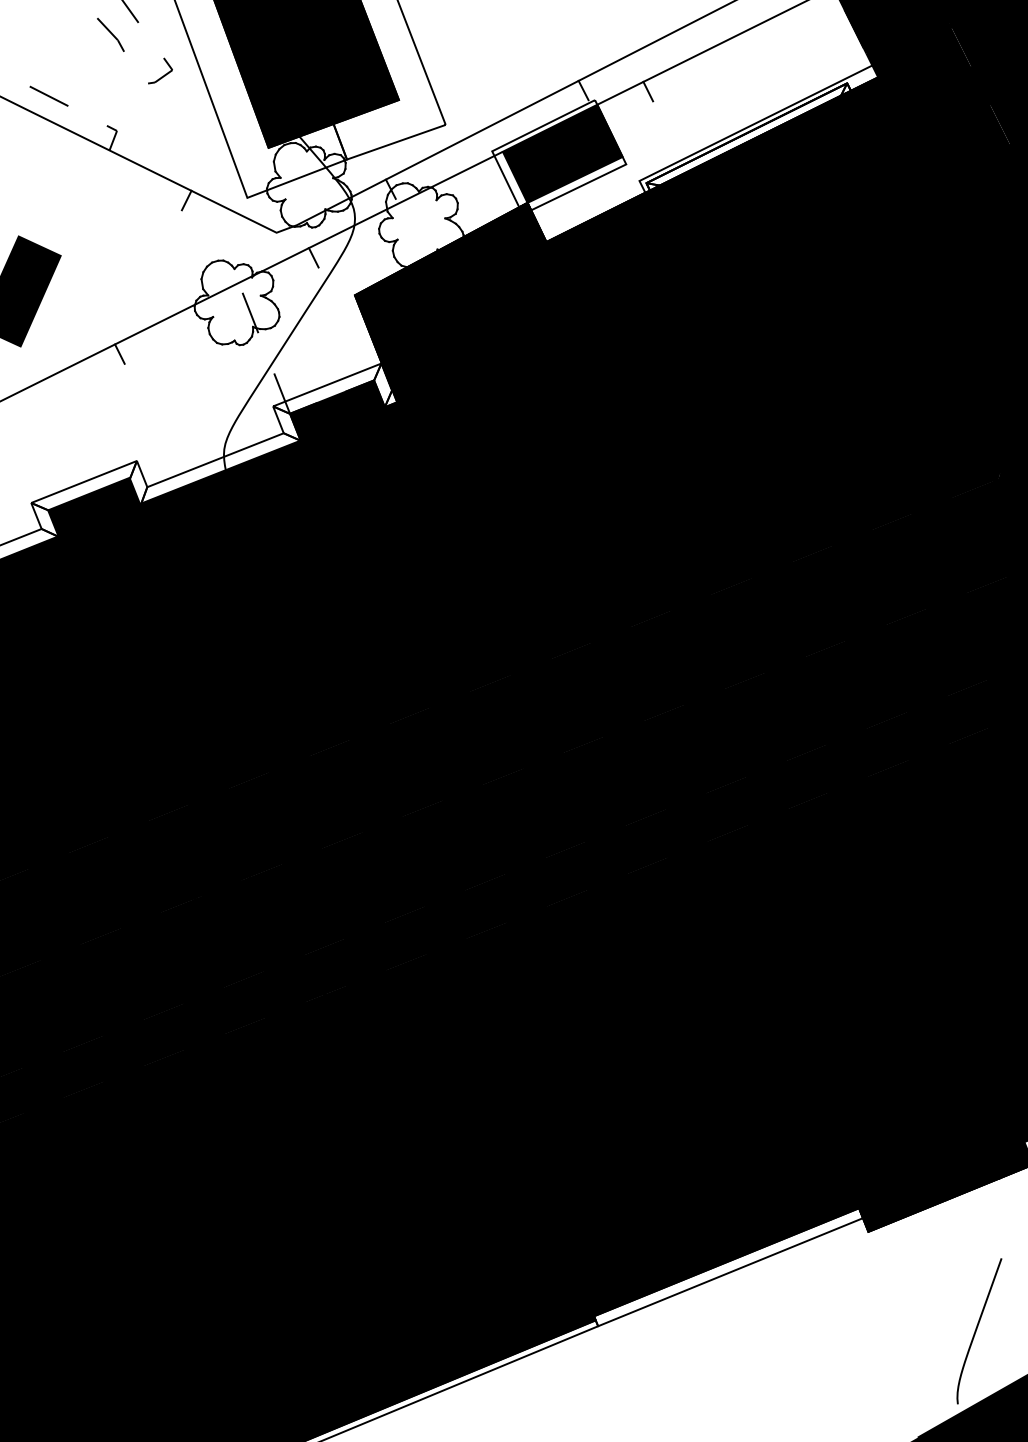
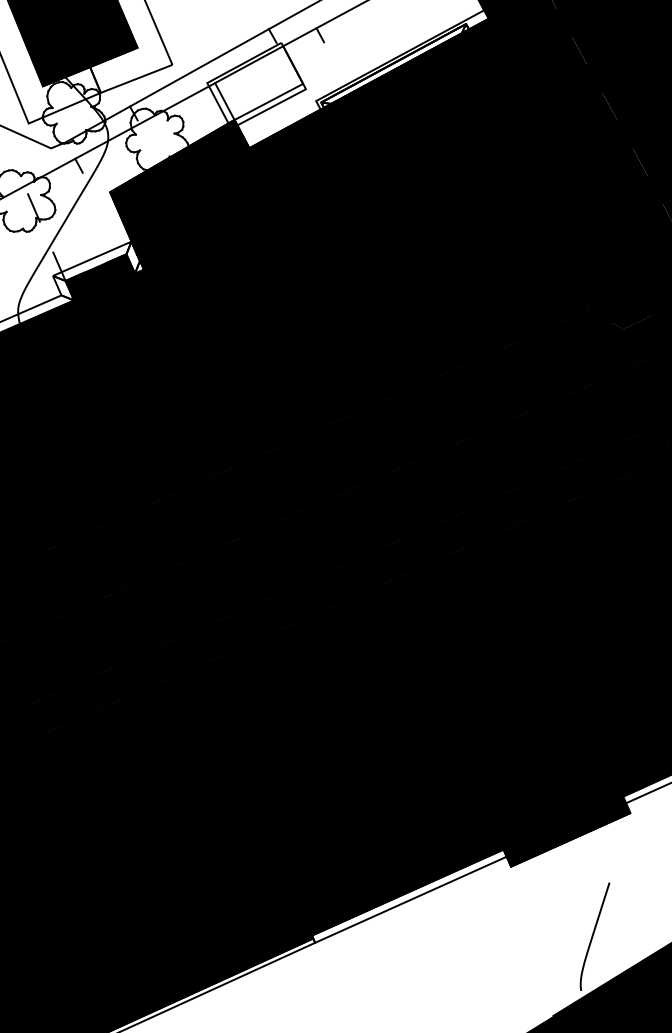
fill: (562, 153) -> (258, 82), removed

